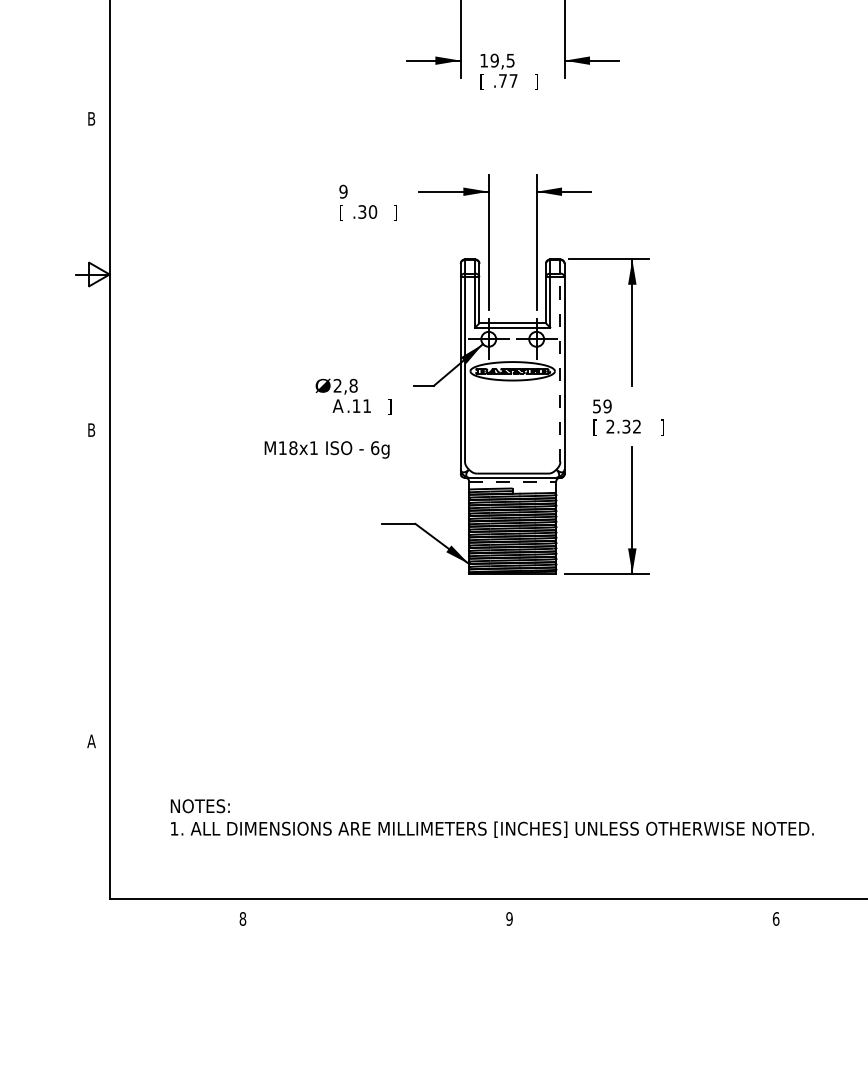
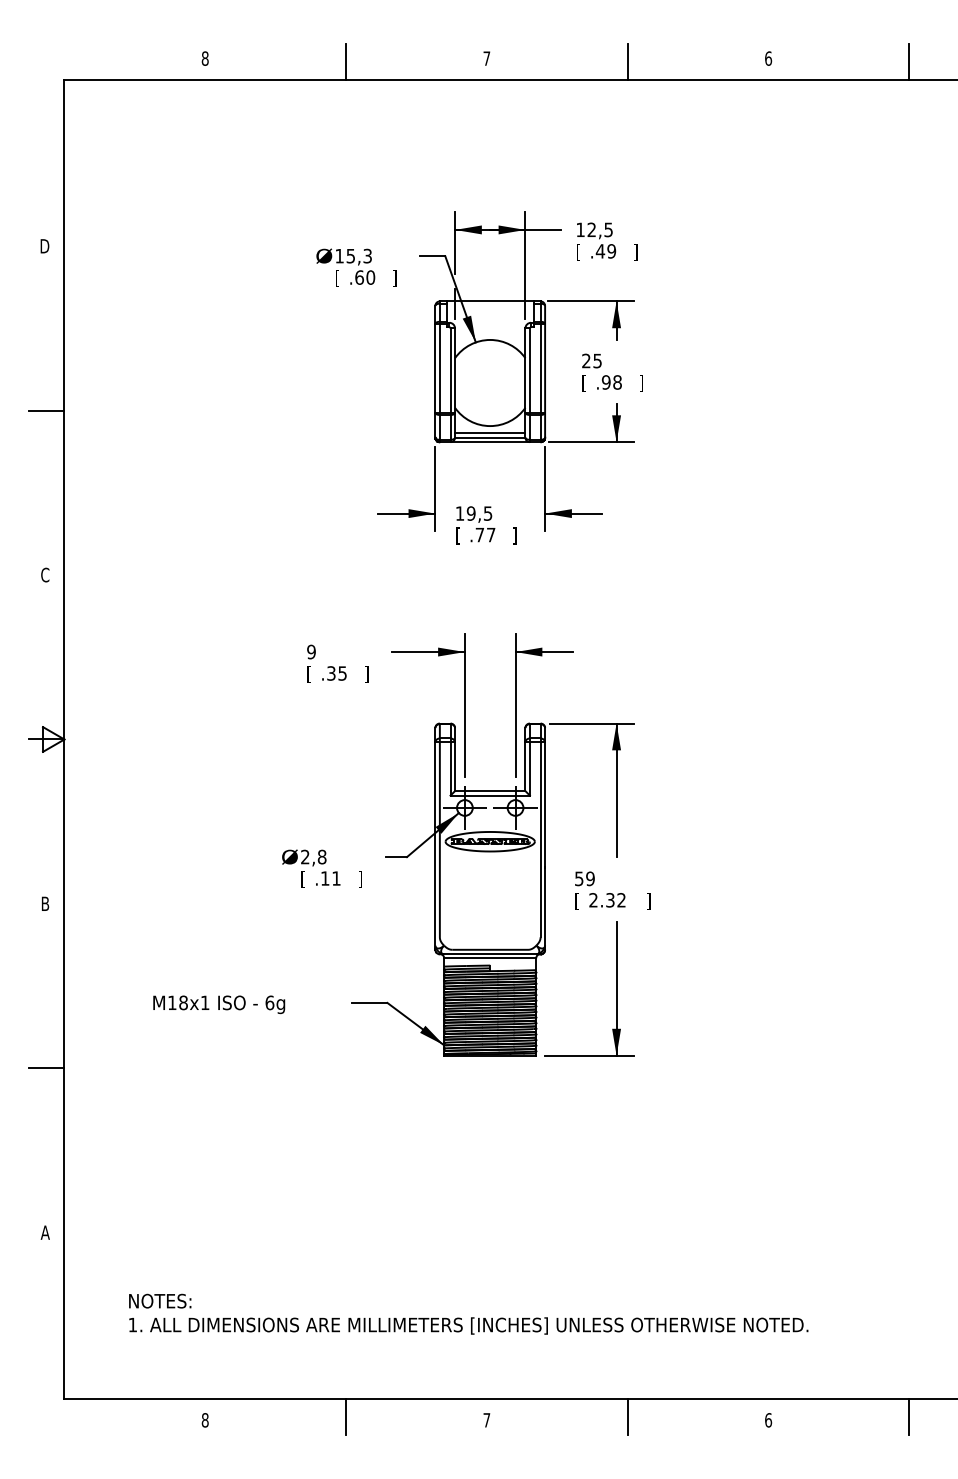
text: (91, 118) -> (45, 574), B -> C
text: (372, 212) -> (342, 673), .30 -> .35
line: (560, 360) -> (540, 830), dashed -> solid
text: (337, 407) -> (305, 879), A -> [
text: (327, 449) -> (219, 1004), moved
line: (512, 481) -> (490, 958), dashed -> solid
line: (92, 585) -> (46, 1068), added
line: (376, 915) -> (346, 1416), added
line: (642, 915) -> (627, 1416), added
text: (509, 919) -> (486, 1420), 9 -> 7

